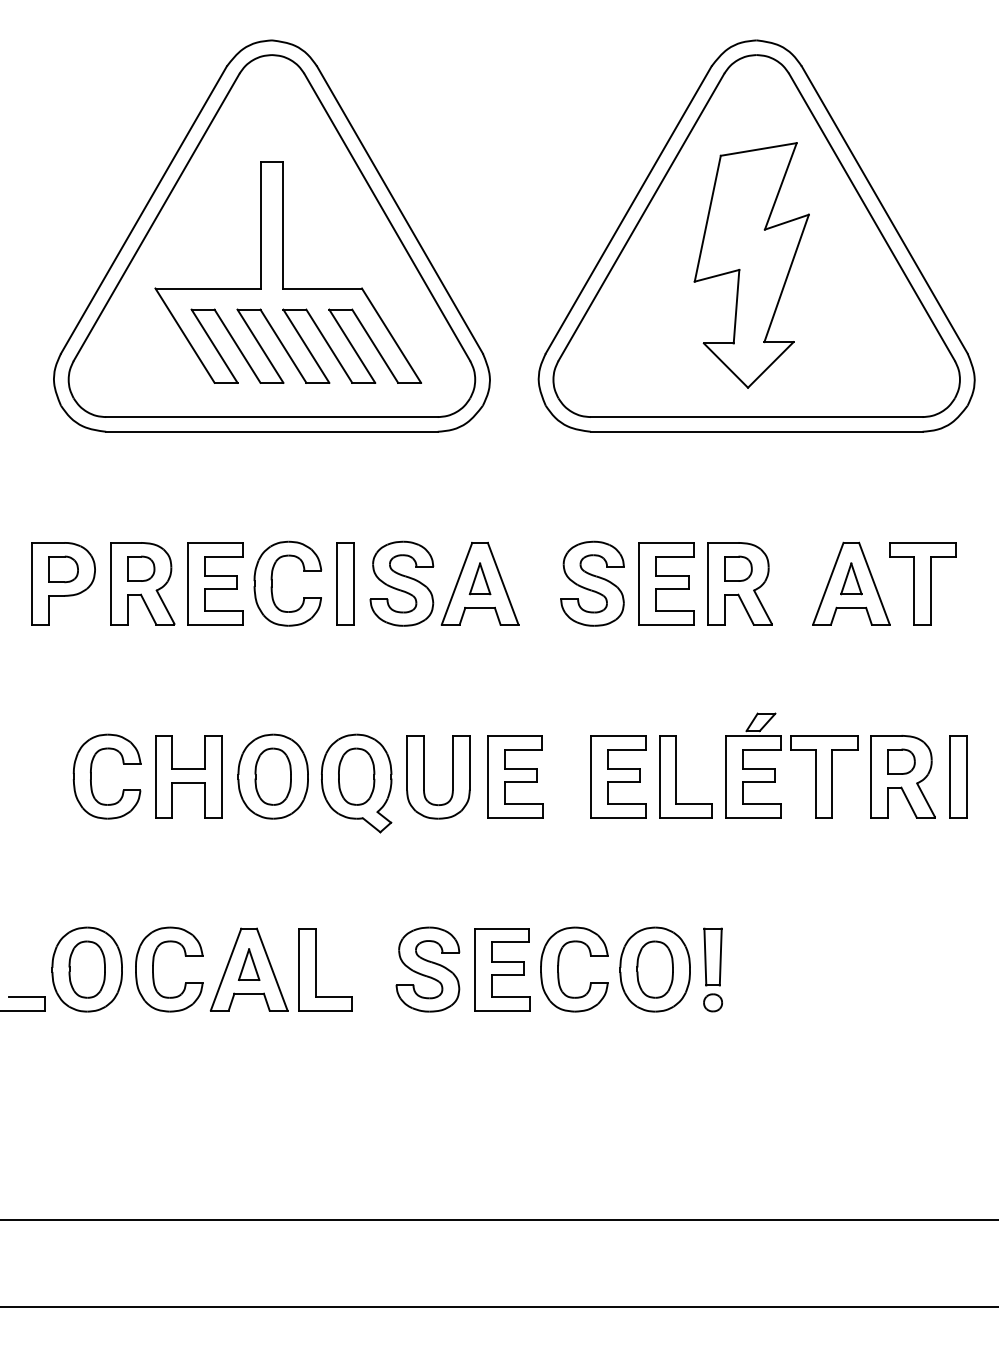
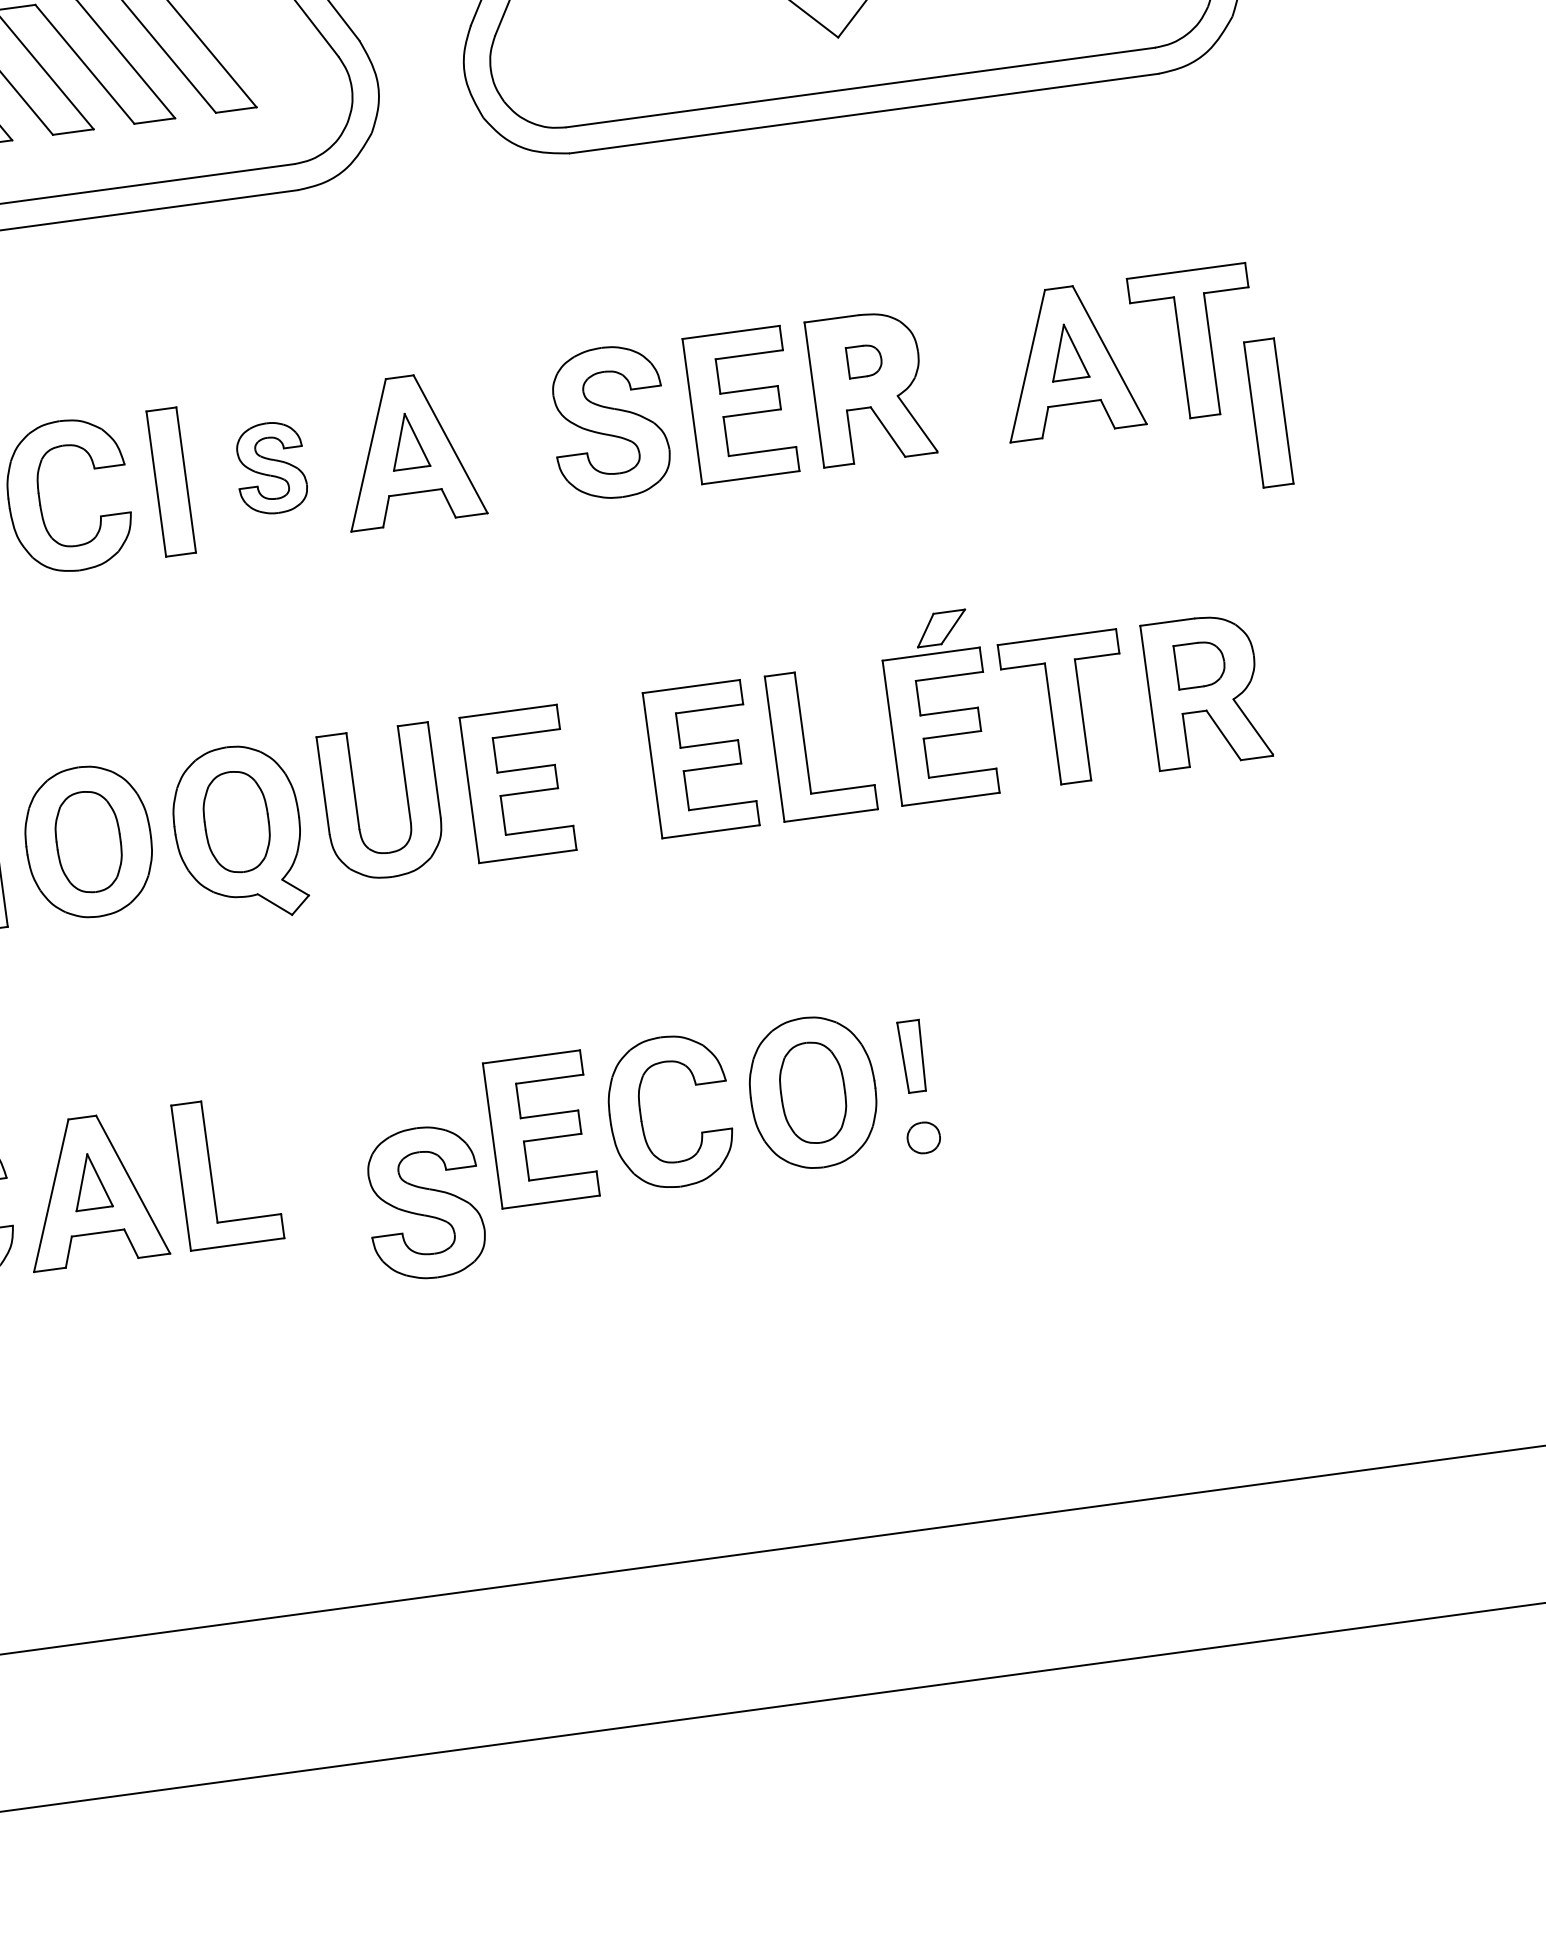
part: (738, 568) -> (864, 360), size x0.7
part: (401, 583) -> (269, 468), size x0.6
part: (958, 776) -> (1269, 412), moved
part: (712, 956) -> (911, 1055), size x0.7
part: (427, 969) -> (423, 1203), moved

